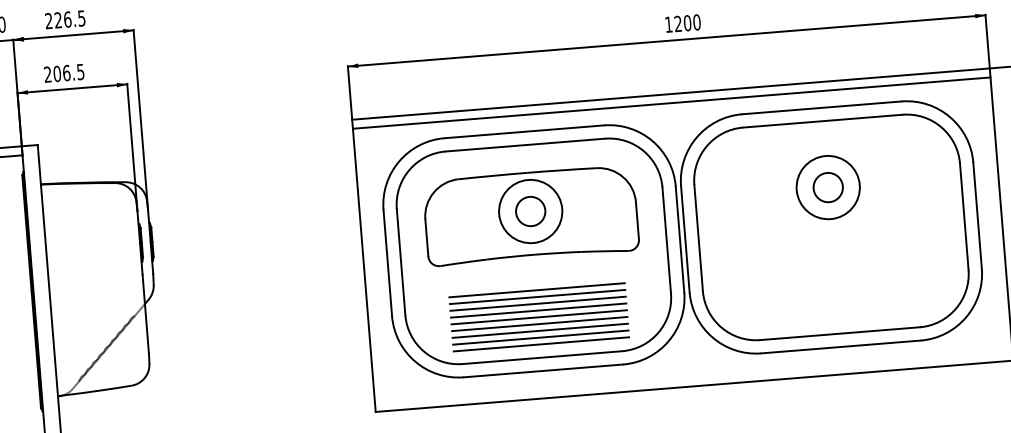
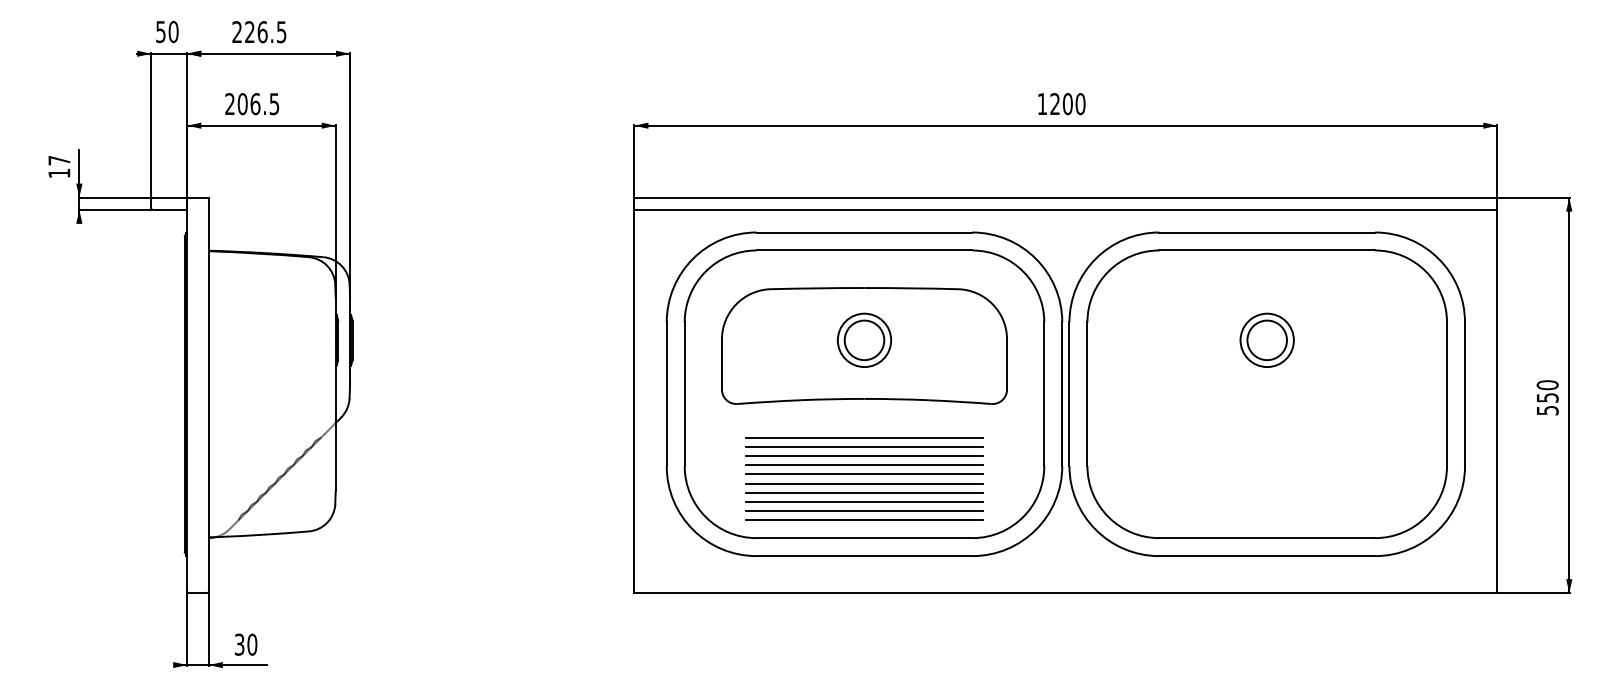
text: (682, 23) -> (1061, 104), moved
circle: (827, 187) -> (1266, 340), size x0.62
circle: (530, 211) -> (864, 340), size x0.62
line: (536, 283) -> (864, 437), added

